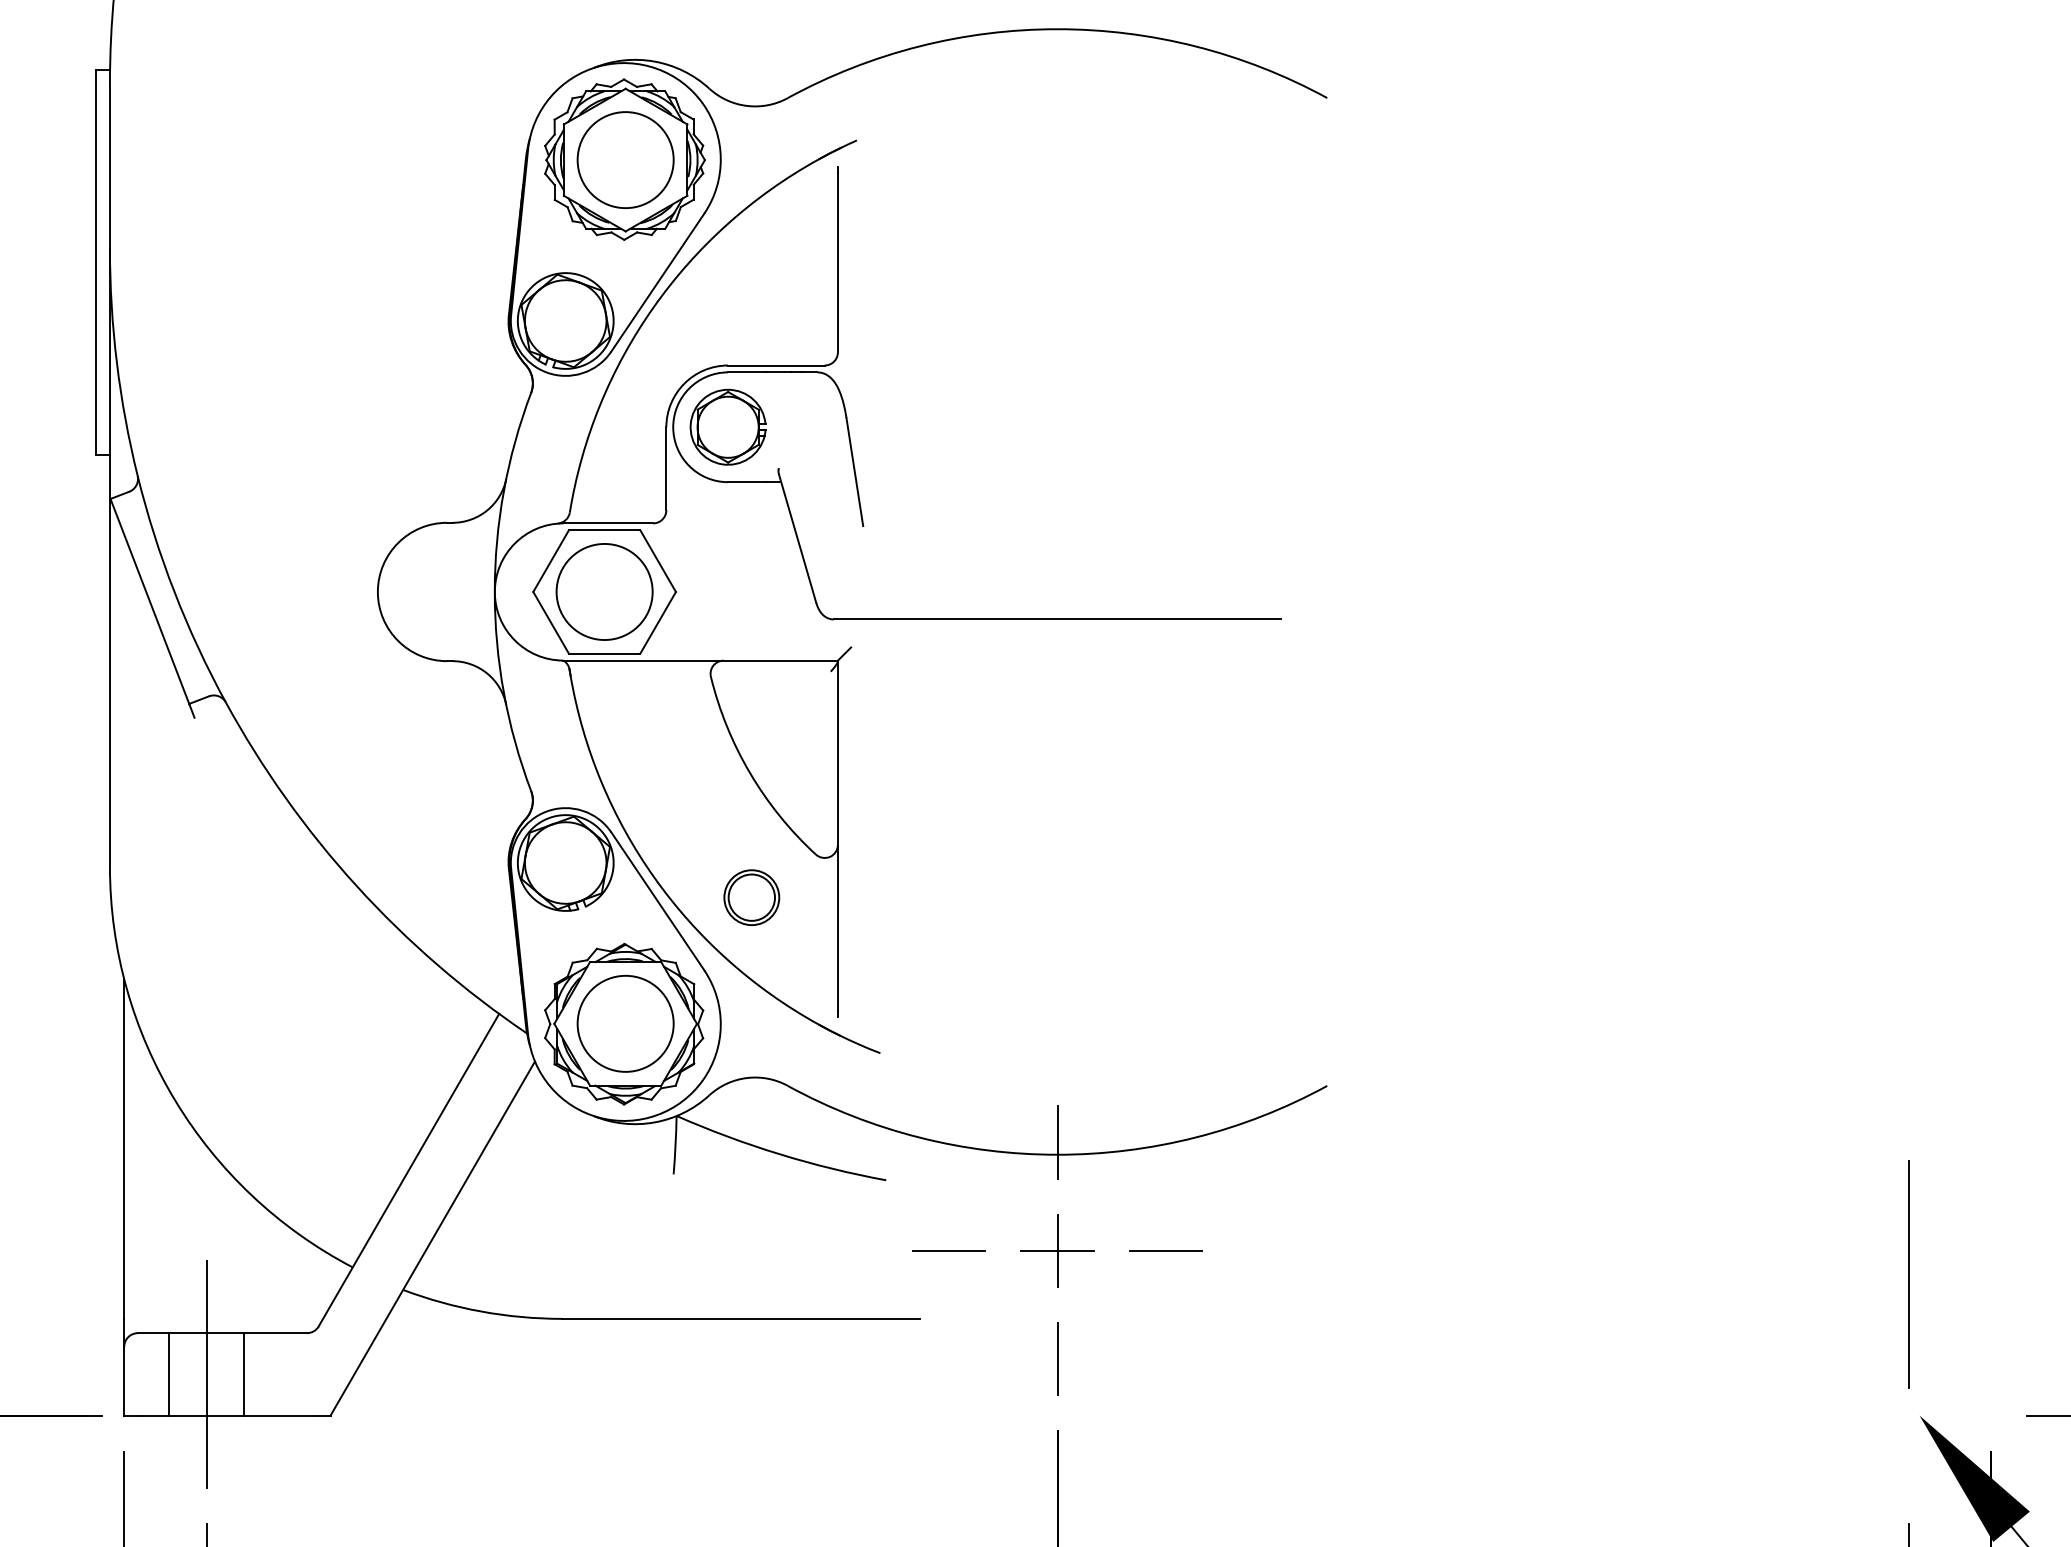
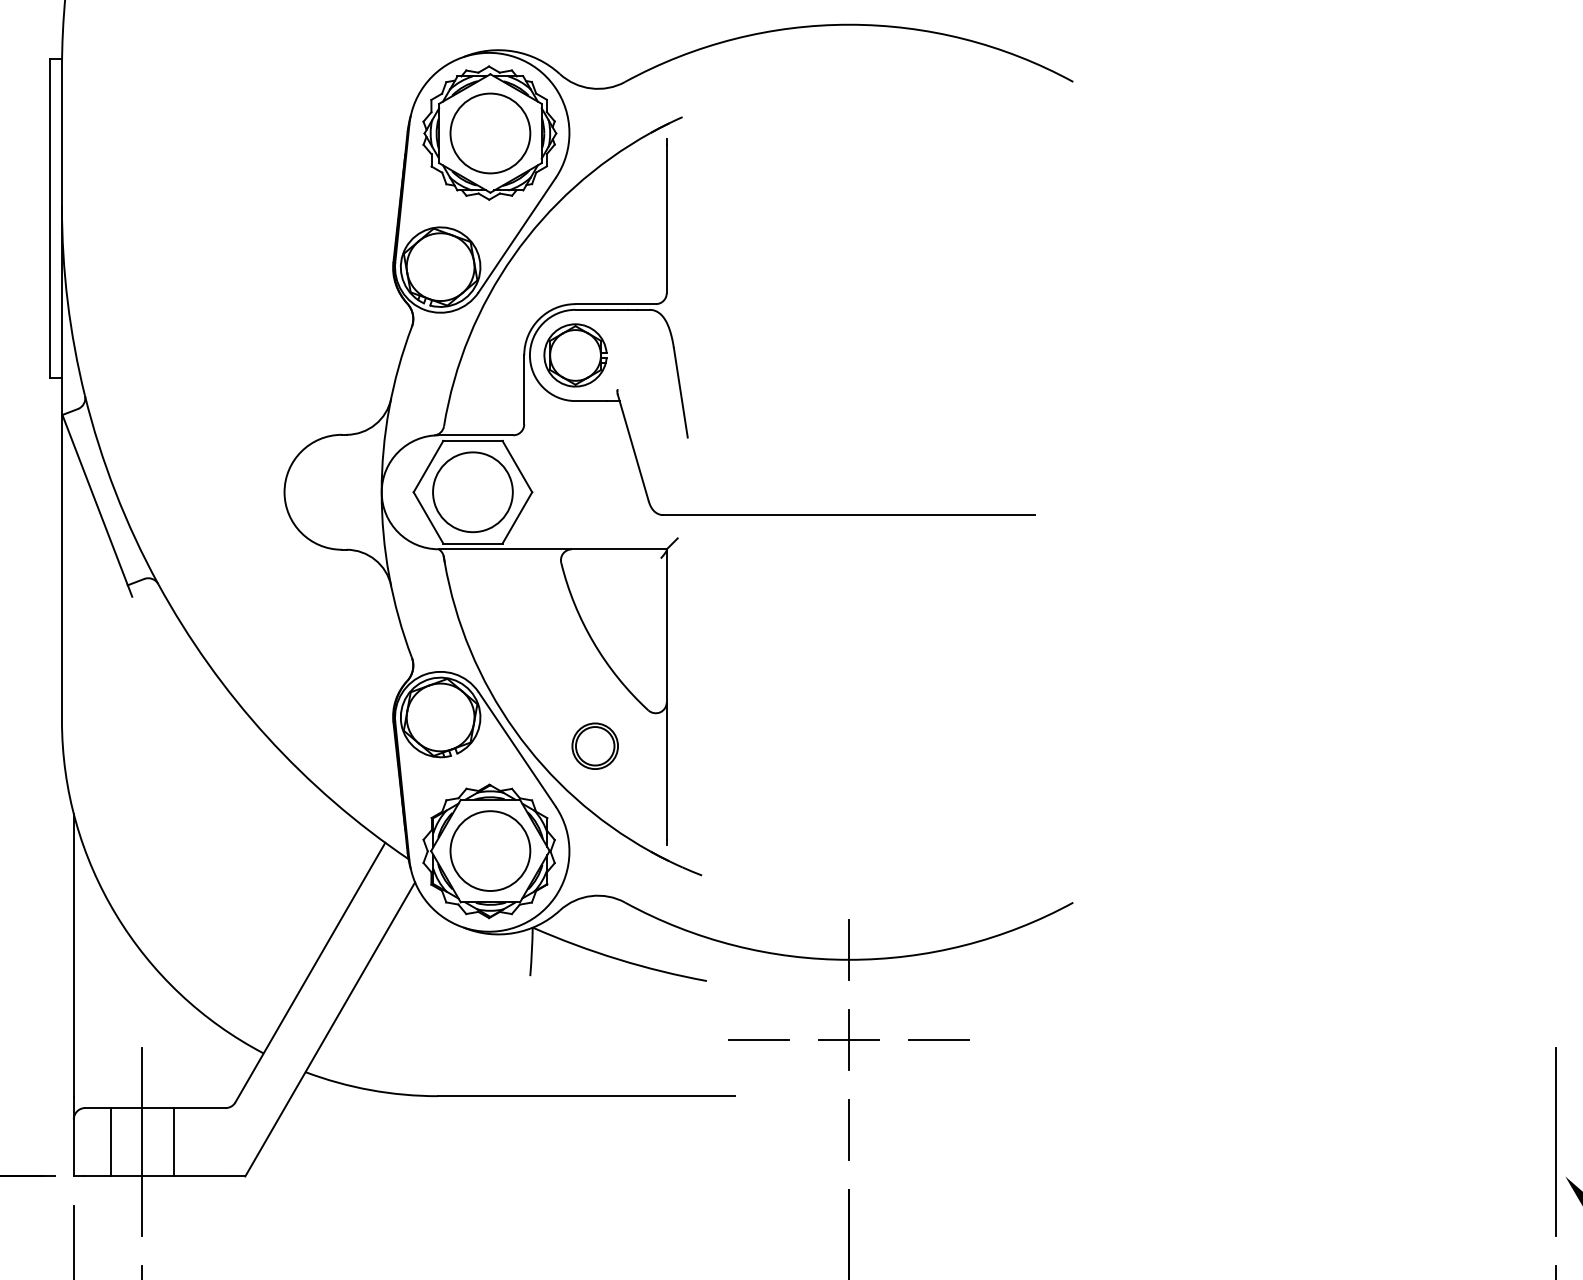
line: (1908, 1274) -> (1556, 1142), moved

